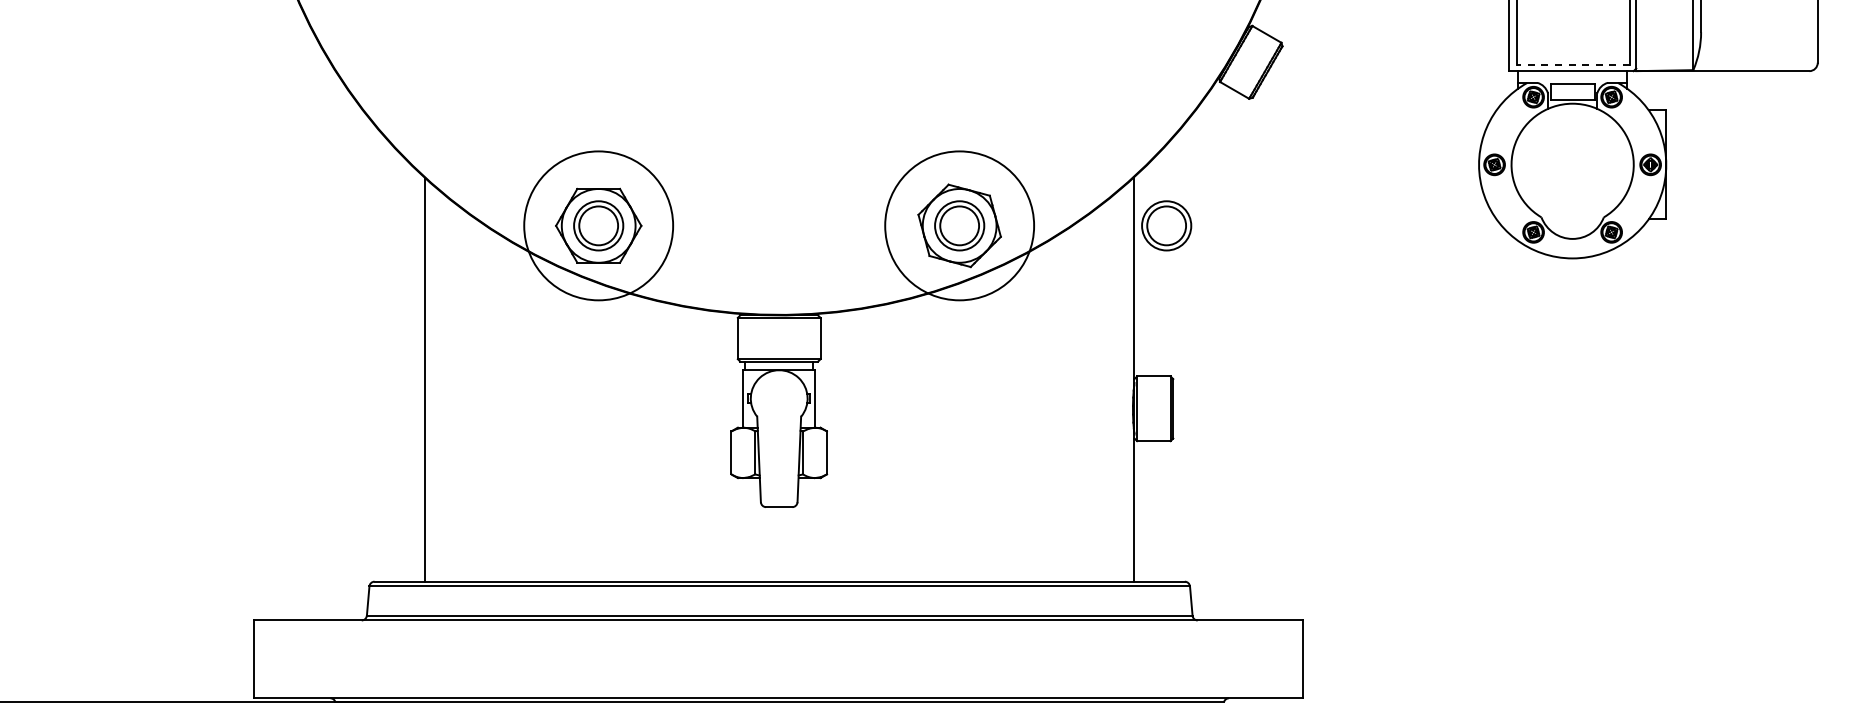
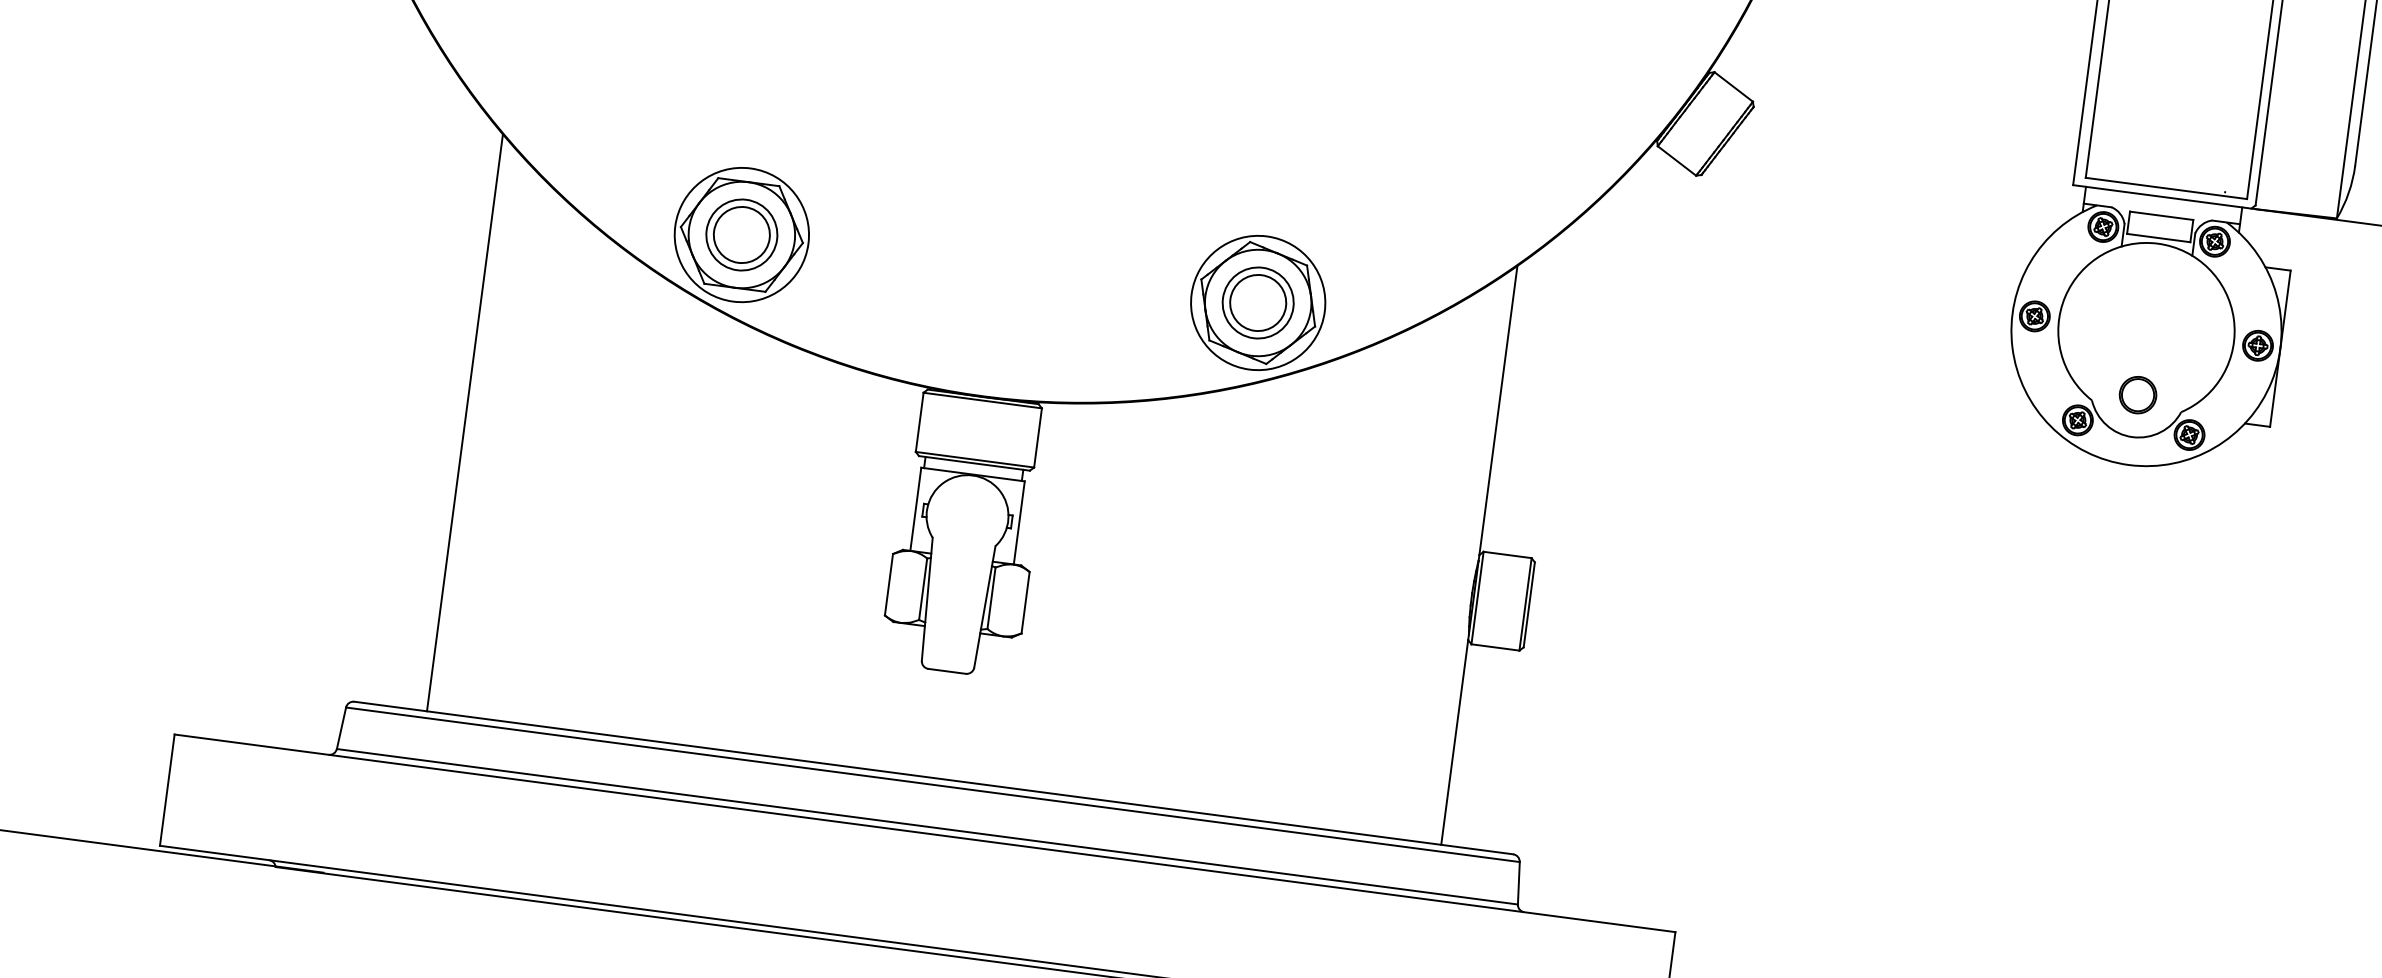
line: (1572, 64) -> (2165, 187), dashed -> solid
part: (1572, 209) -> (2137, 394), added
circle: (598, 225) -> (741, 234), size x0.62
circle: (959, 225) -> (1258, 302), size x0.62
part: (1166, 225) -> (1554, 341), removed

